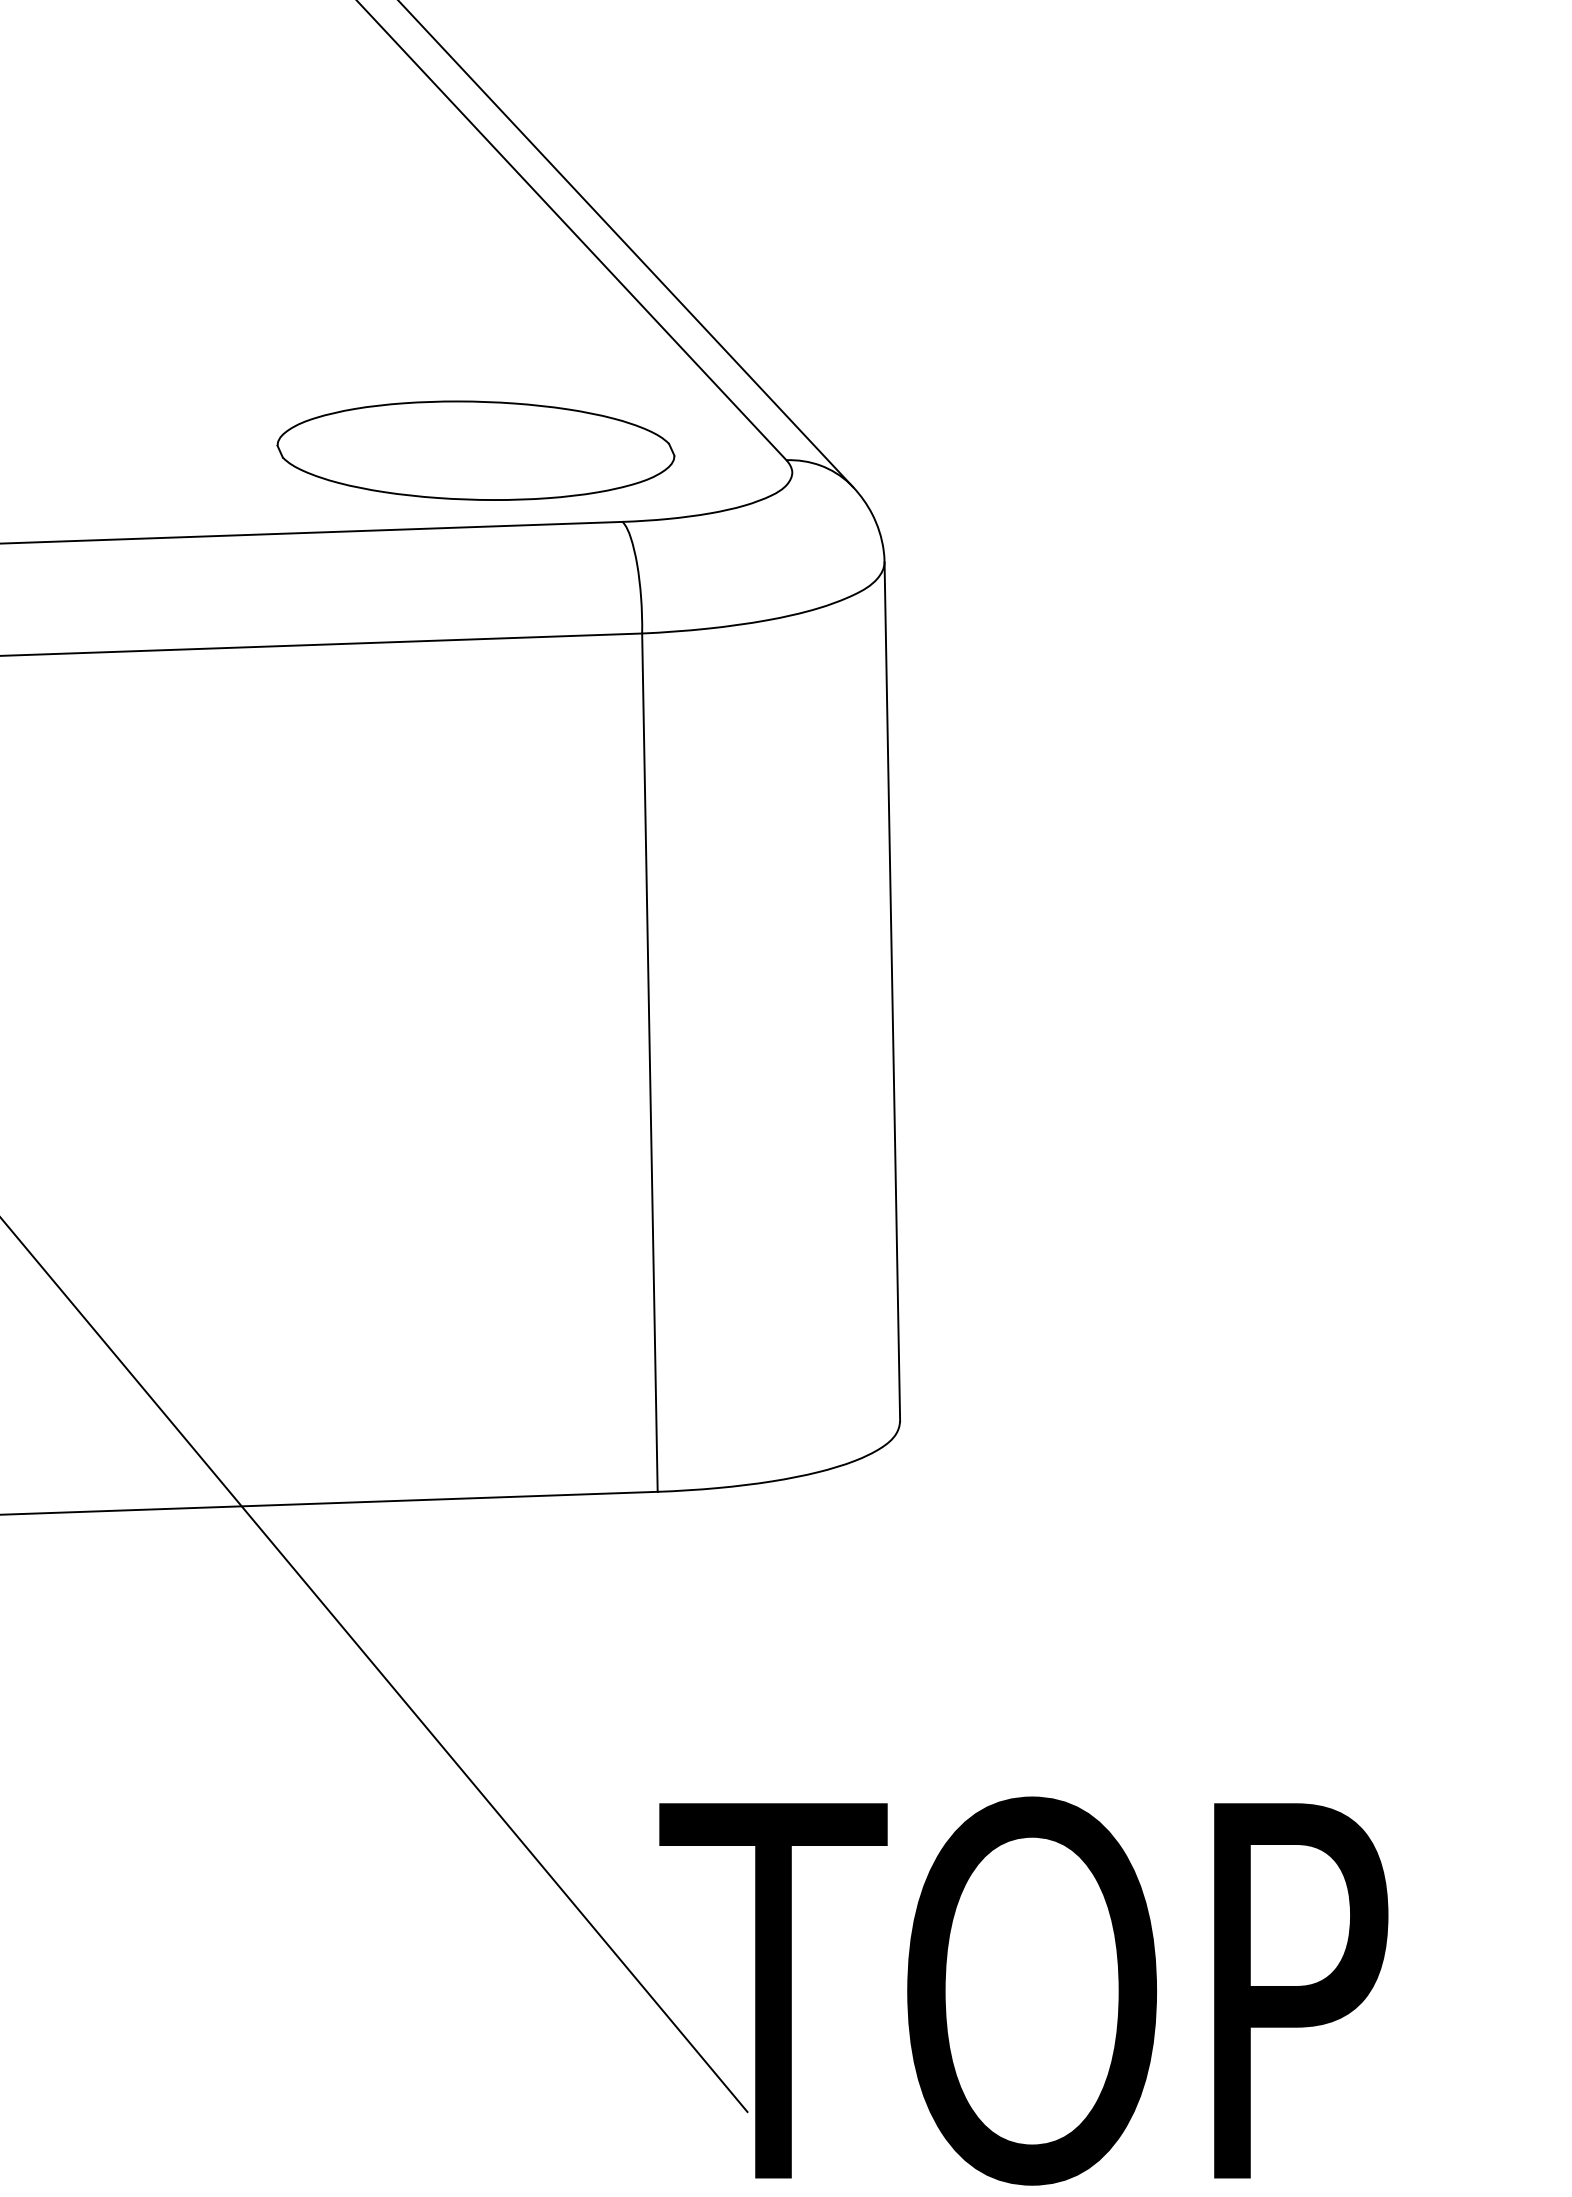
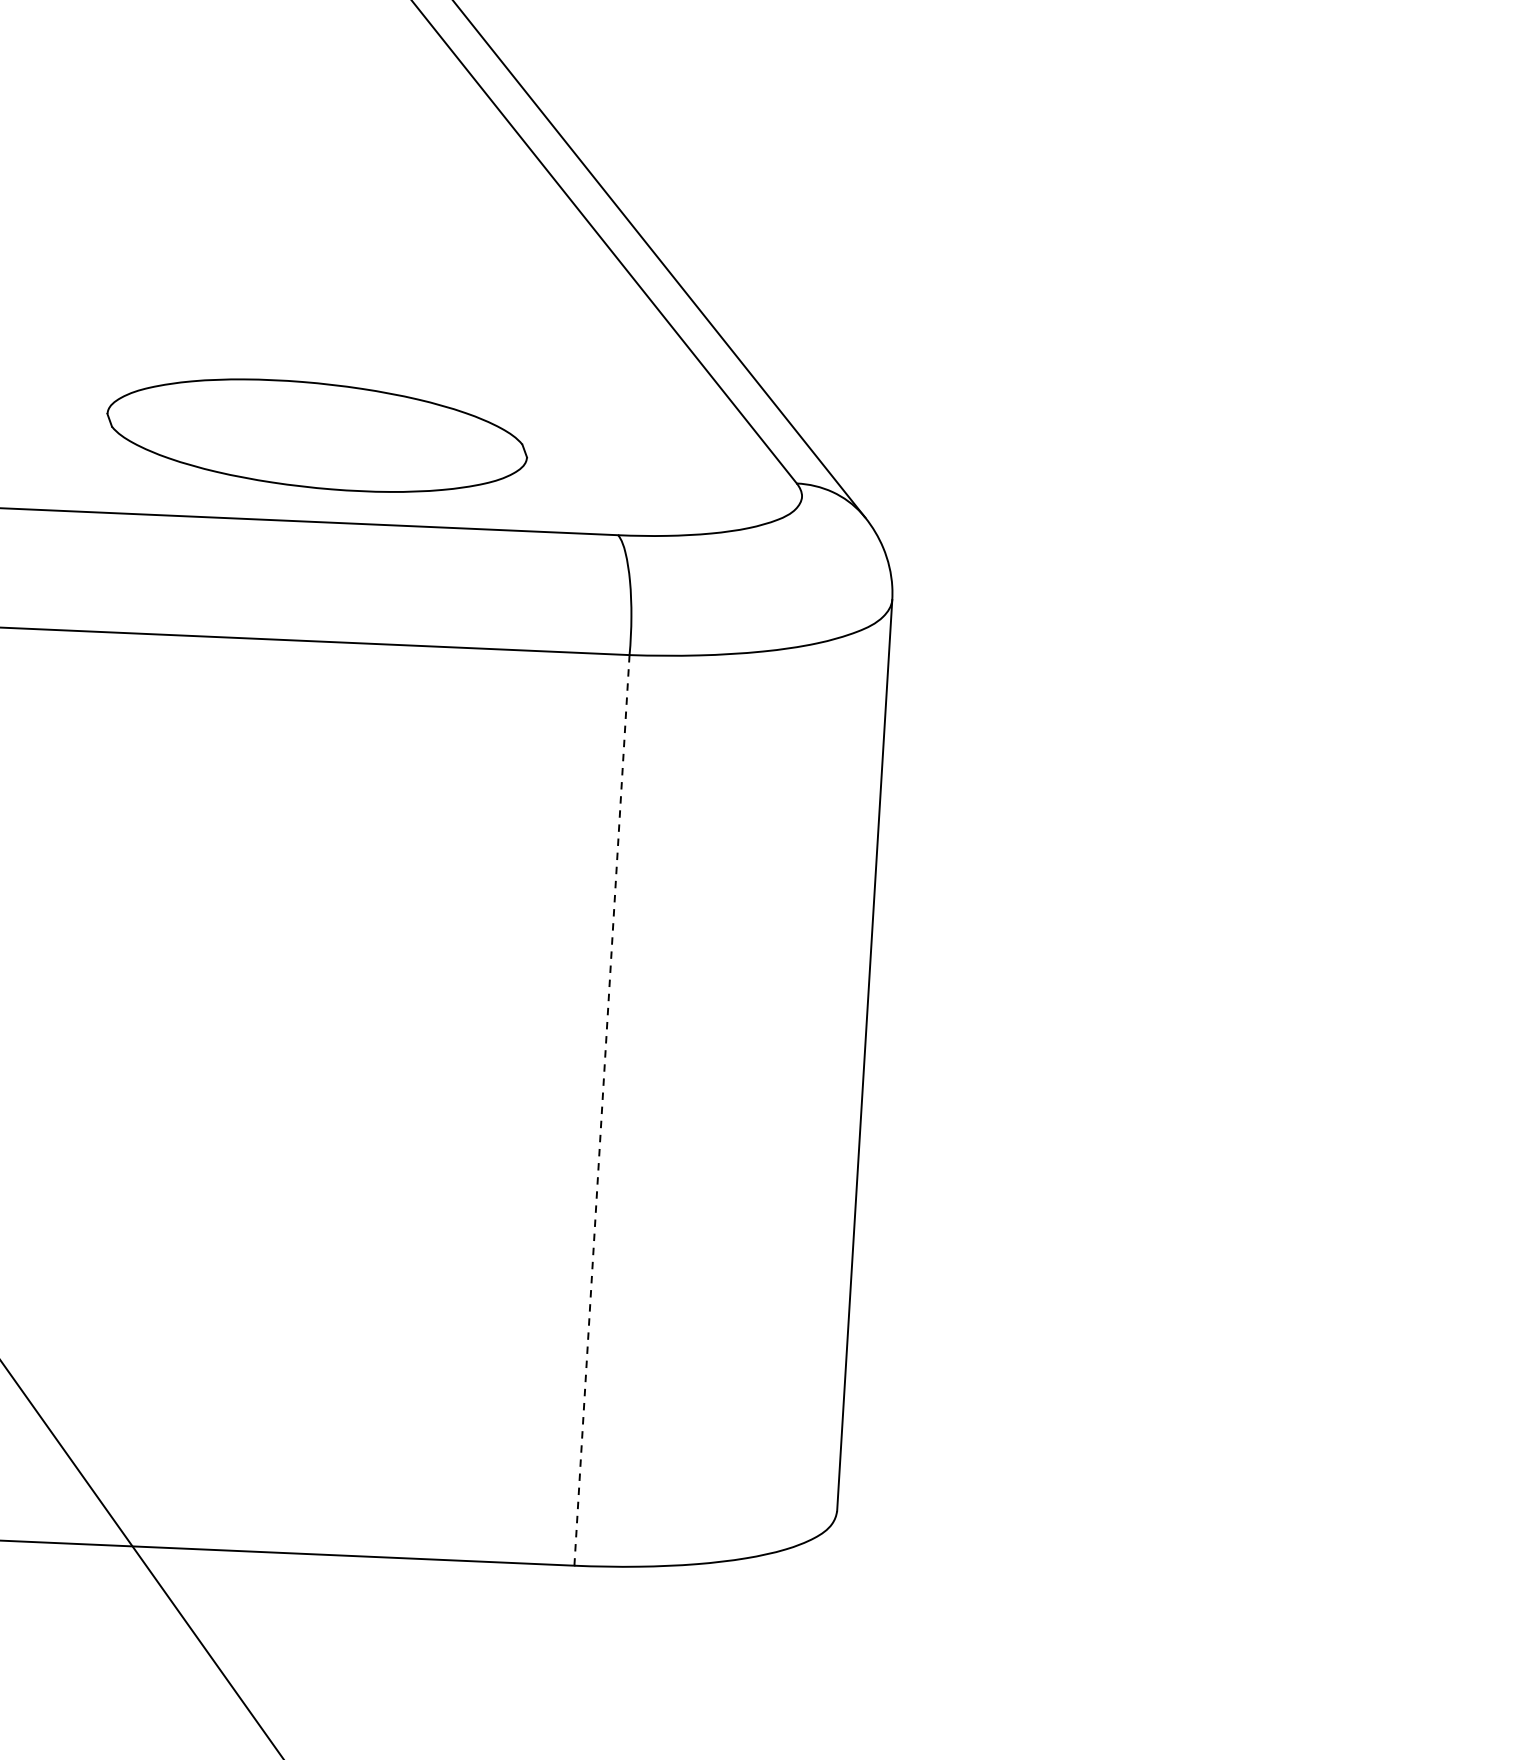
part: (475, 450) -> (316, 435), moved
line: (649, 1063) -> (601, 1111), solid -> dashed

